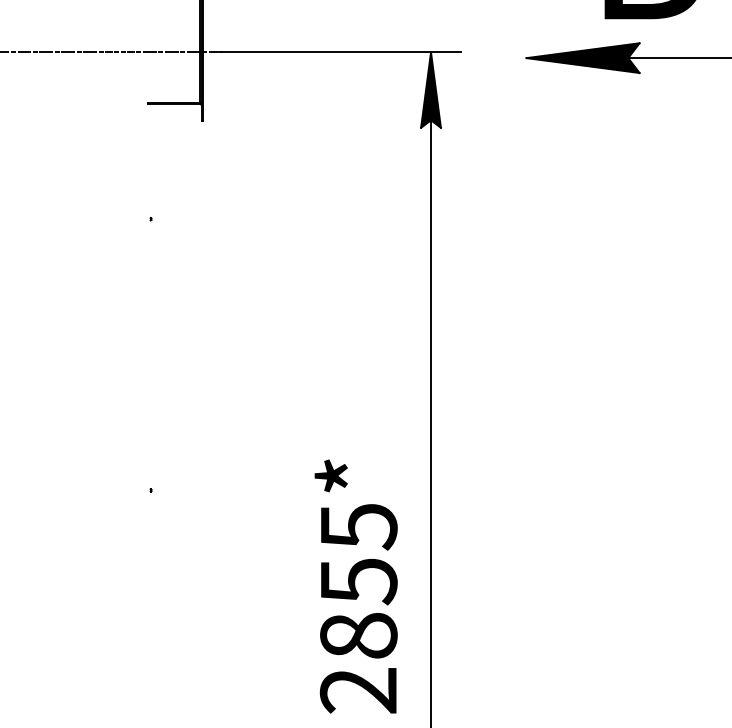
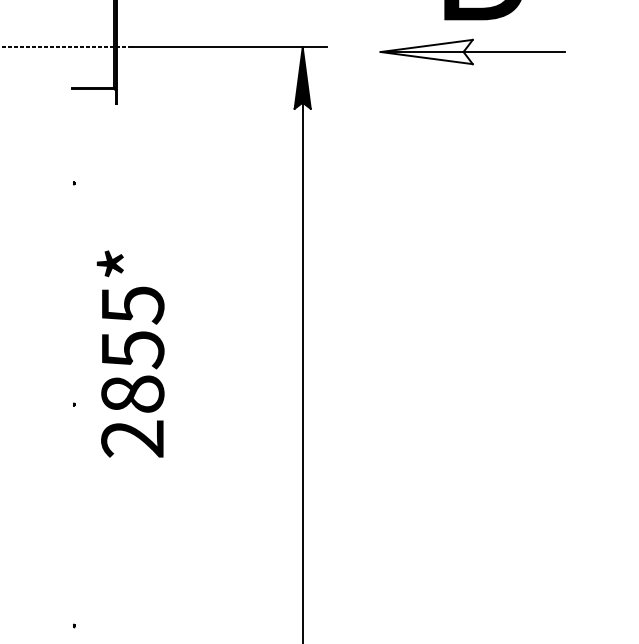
fill: (582, 57) -> (426, 51), removed
text: (355, 585) -> (130, 353), moved

